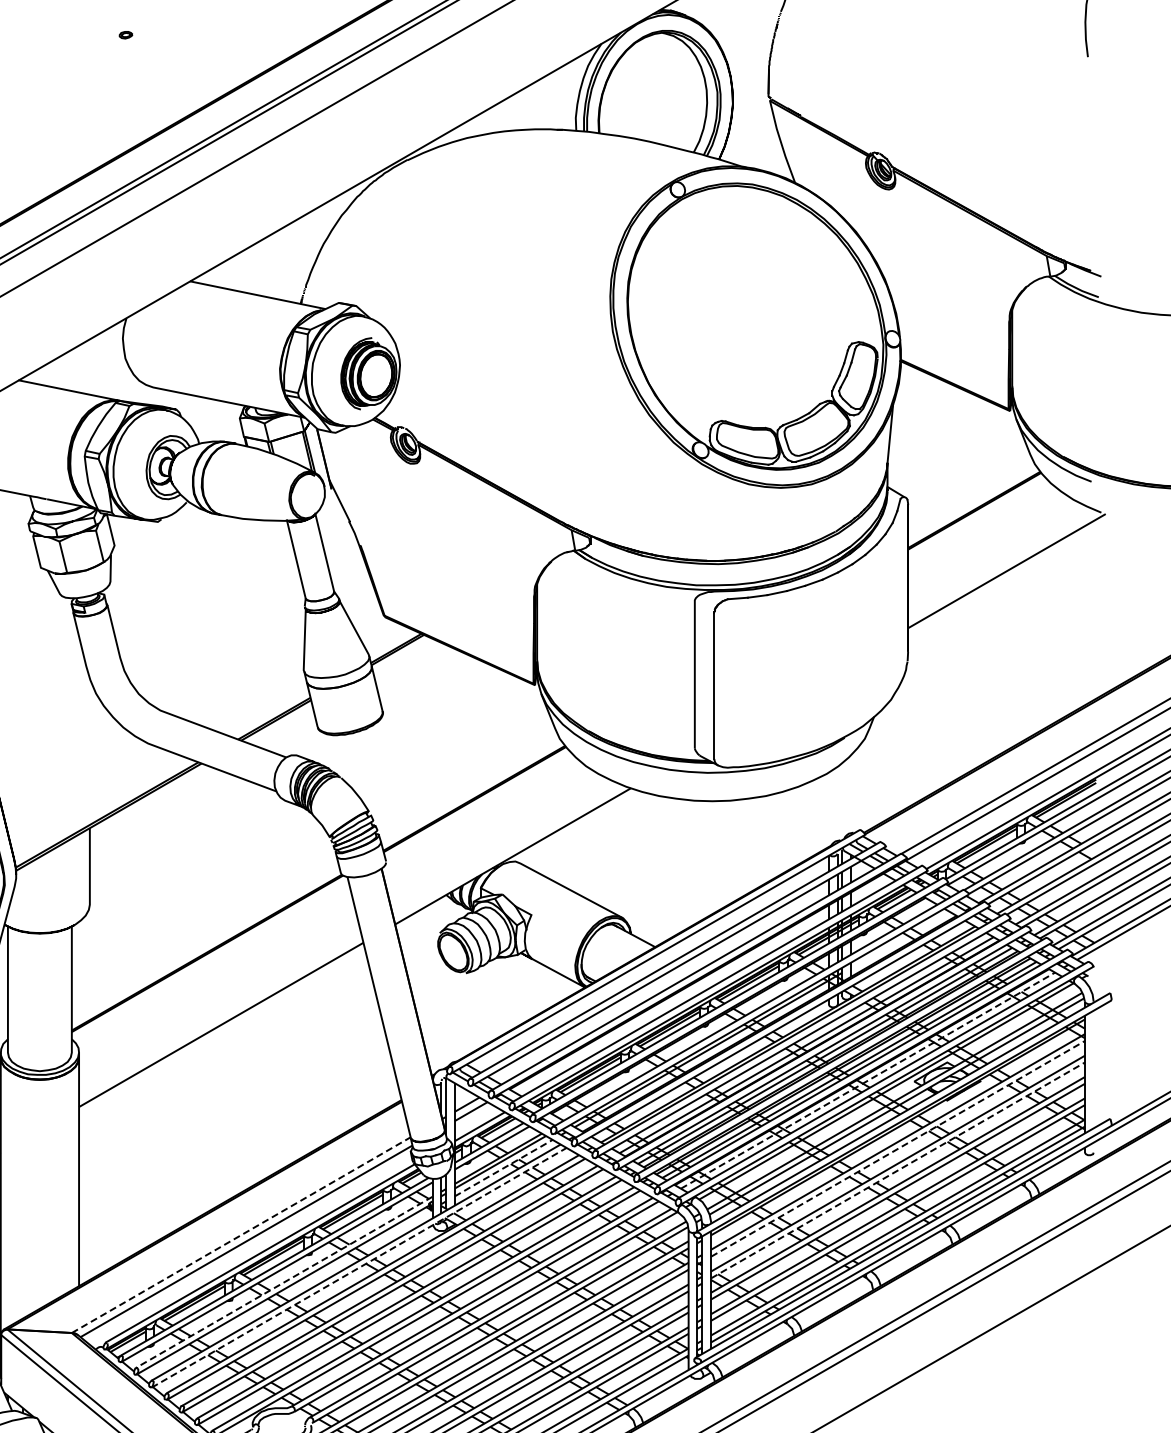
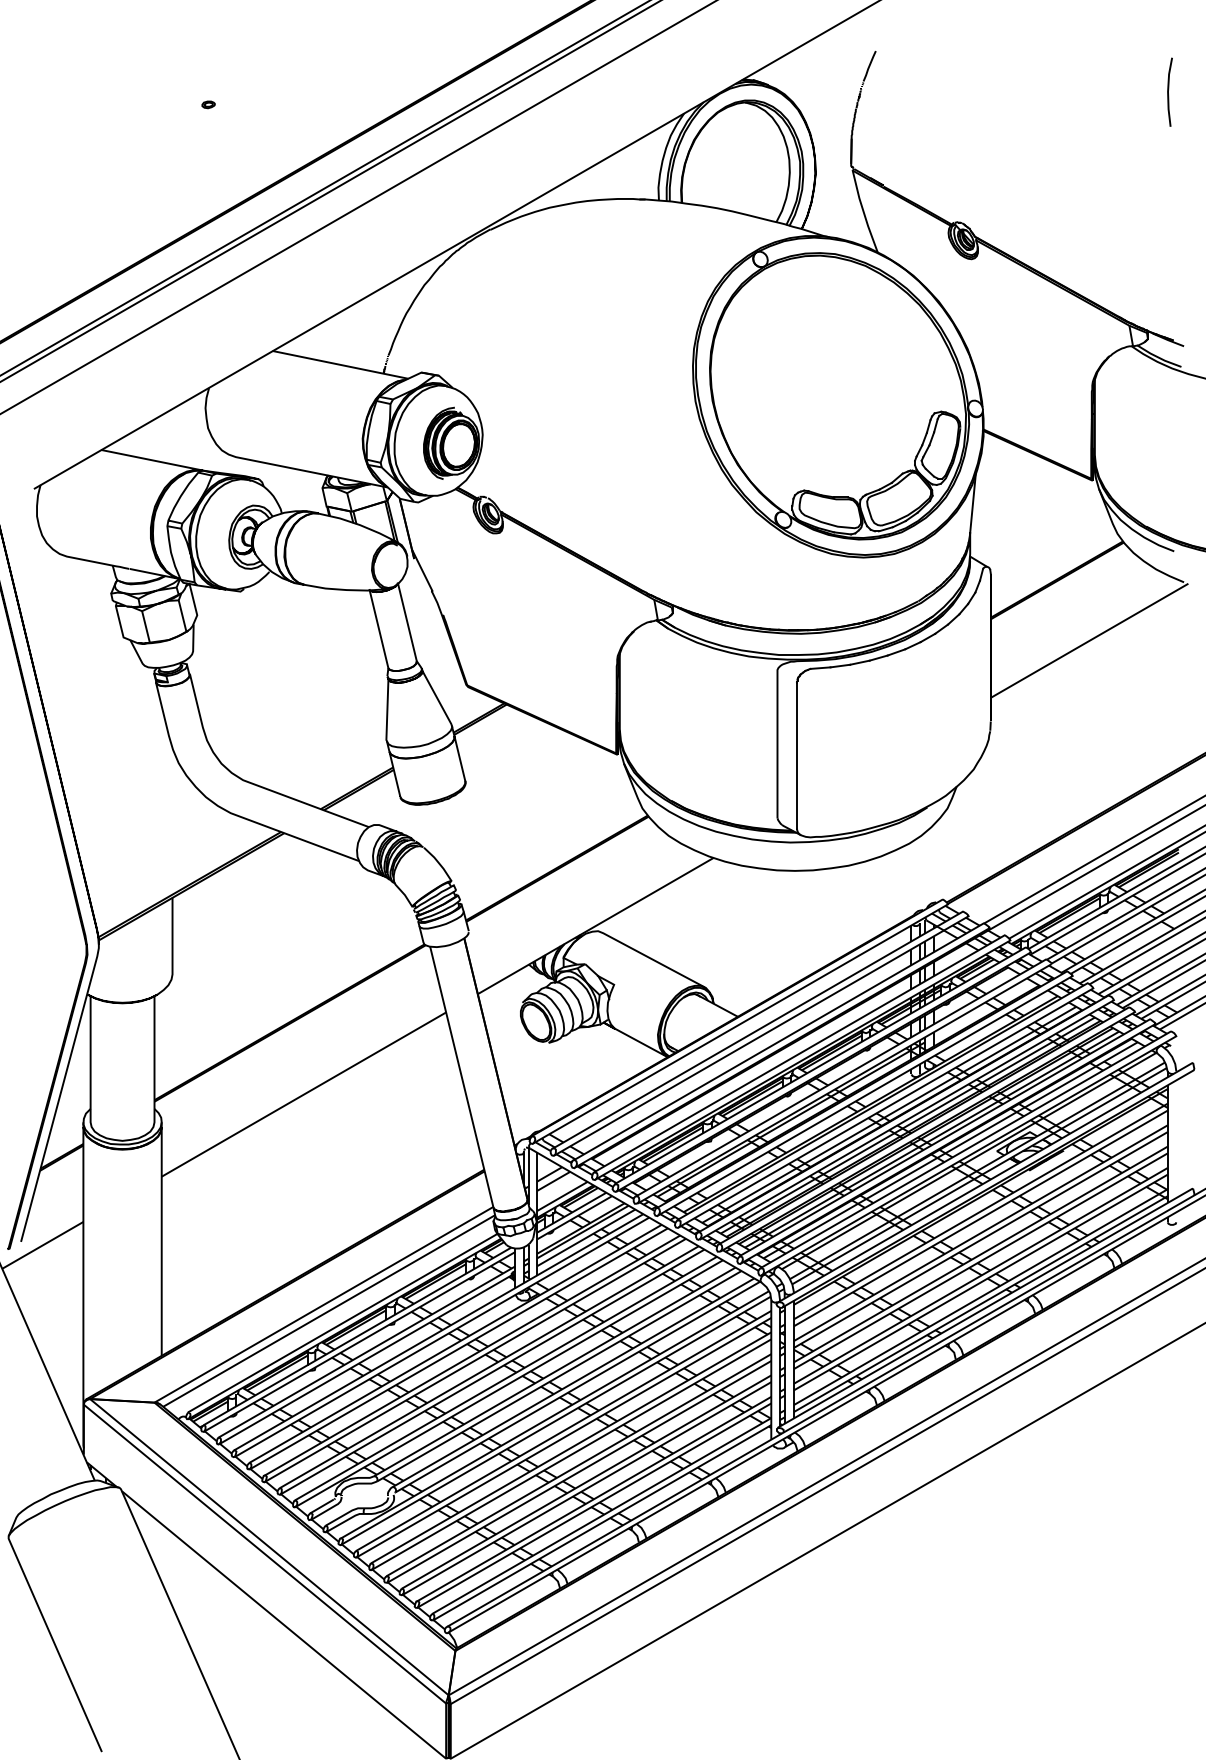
line: (868, 1080) -> (951, 1150), dashed -> solid
line: (897, 1148) -> (980, 1218), dashed -> solid
line: (503, 1167) -> (586, 1237), dashed -> solid
line: (897, 1170) -> (980, 1240), dashed -> solid
line: (240, 1234) -> (323, 1304), dashed -> solid
line: (358, 1267) -> (441, 1337), dashed -> solid
line: (283, 1282) -> (366, 1352), dashed -> solid

